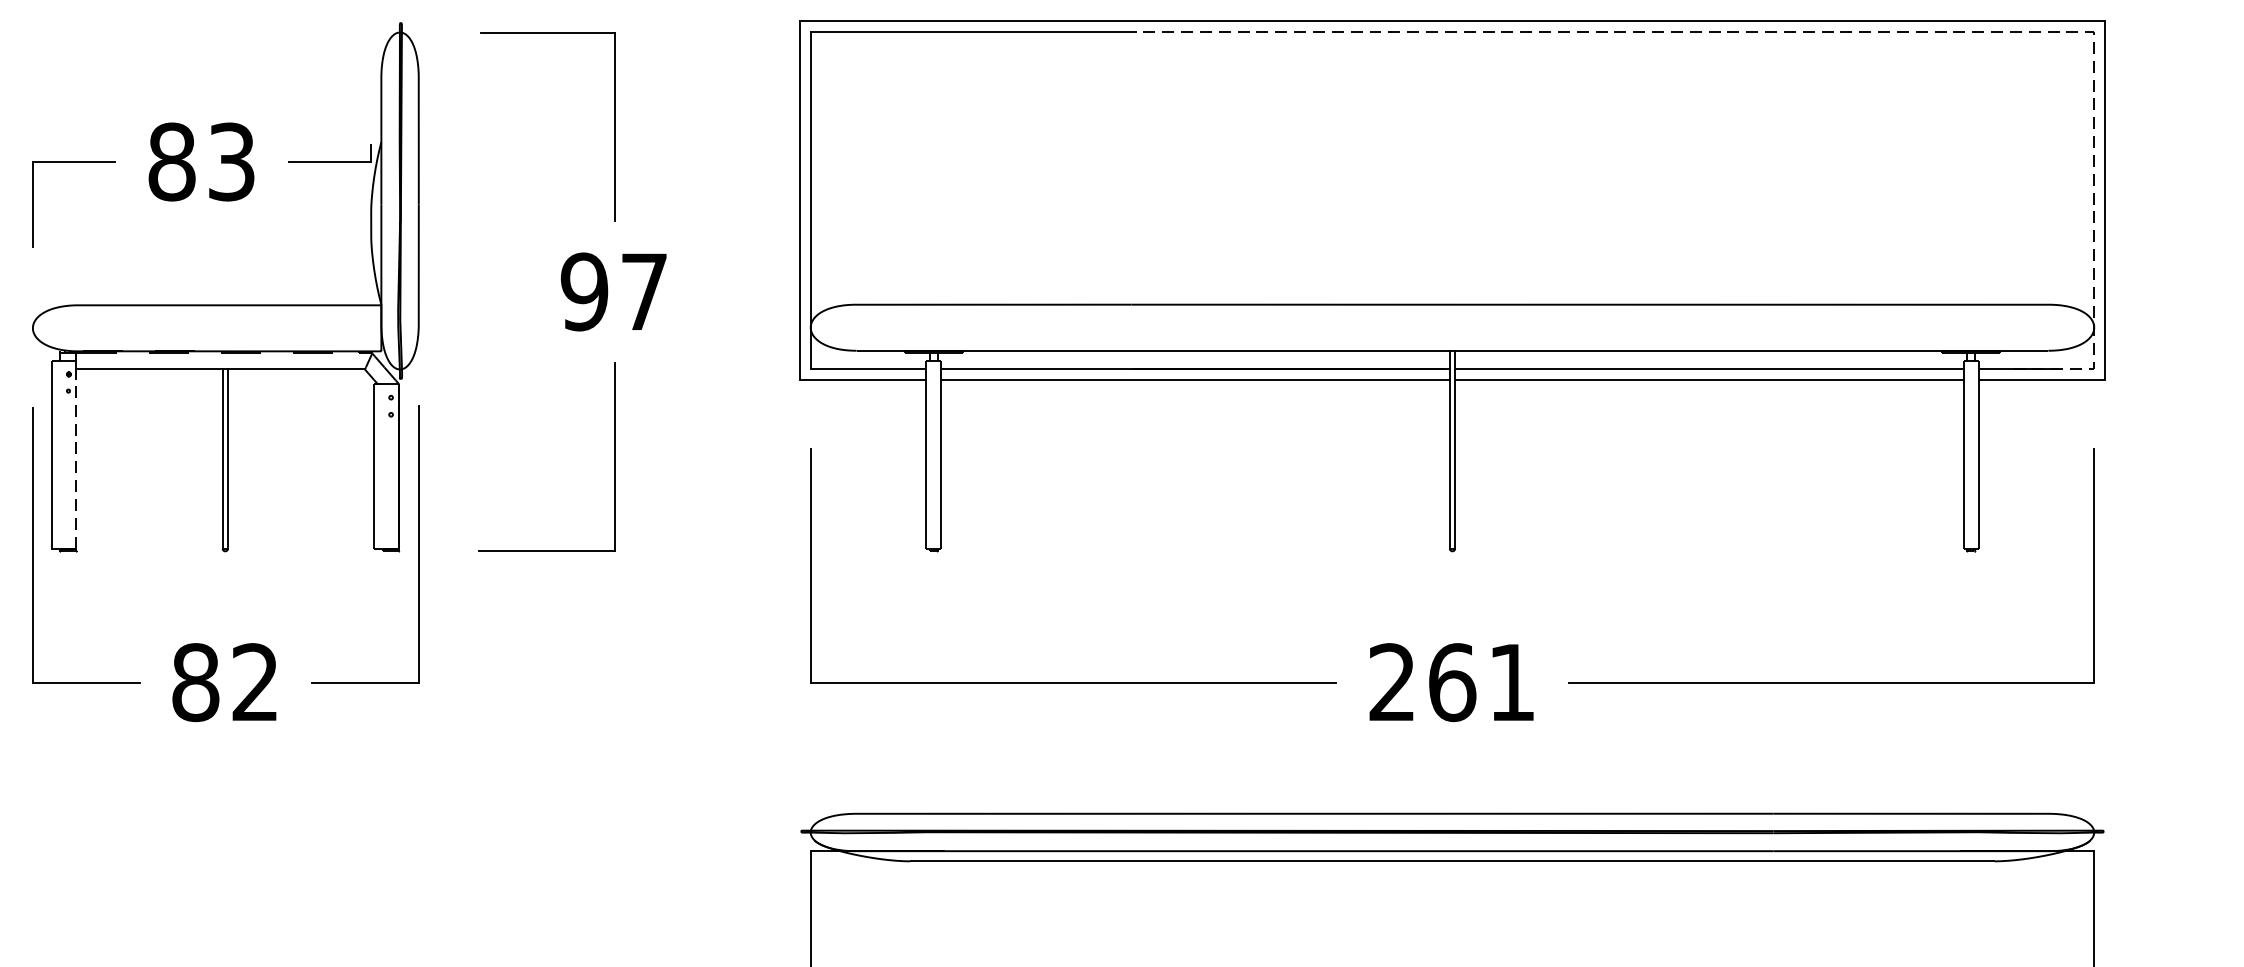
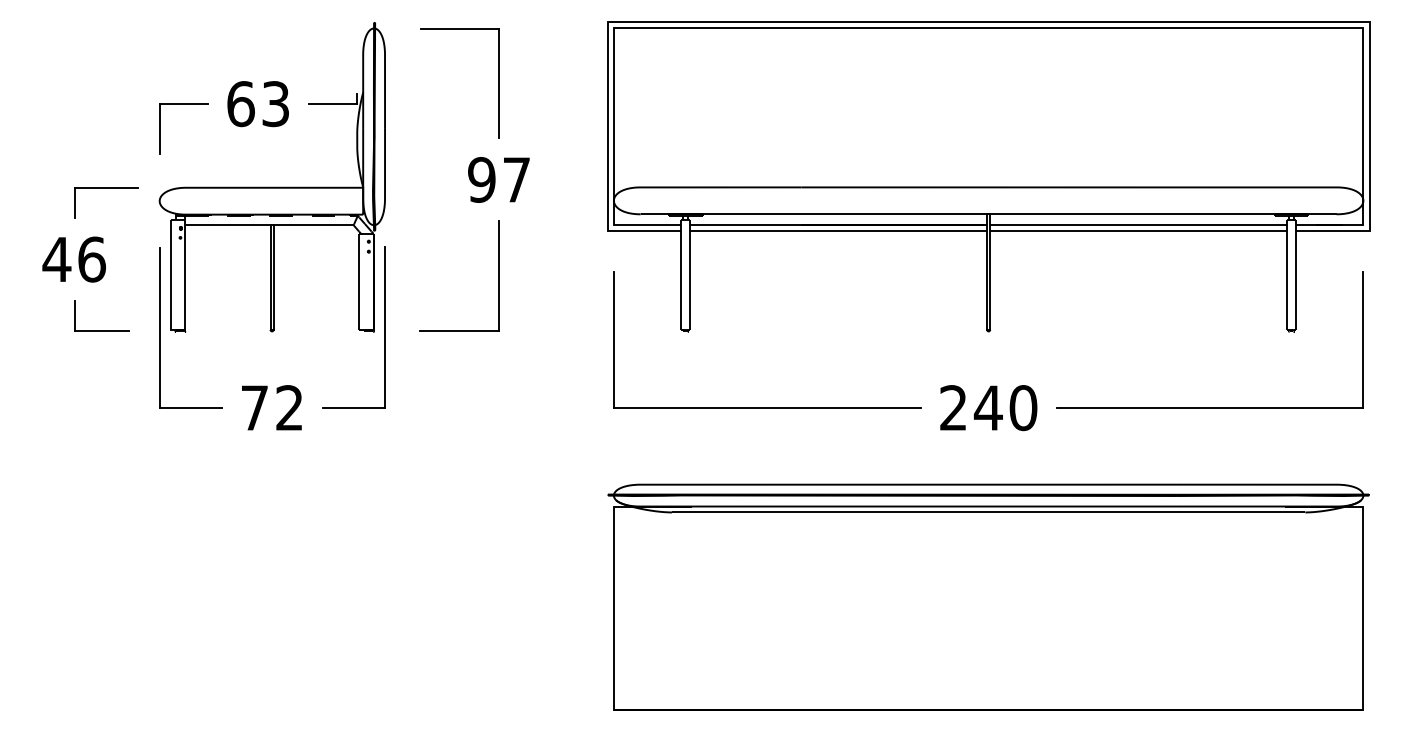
line: (1823, 32) -> (1205, 28), dashed -> solid
text: (171, 161) -> (240, 103), 83 -> 63
line: (77, 464) -> (185, 280), dashed -> solid
text: (195, 683) -> (254, 408), 82 -> 72
text: (1481, 683) -> (1005, 408), 261 -> 240

